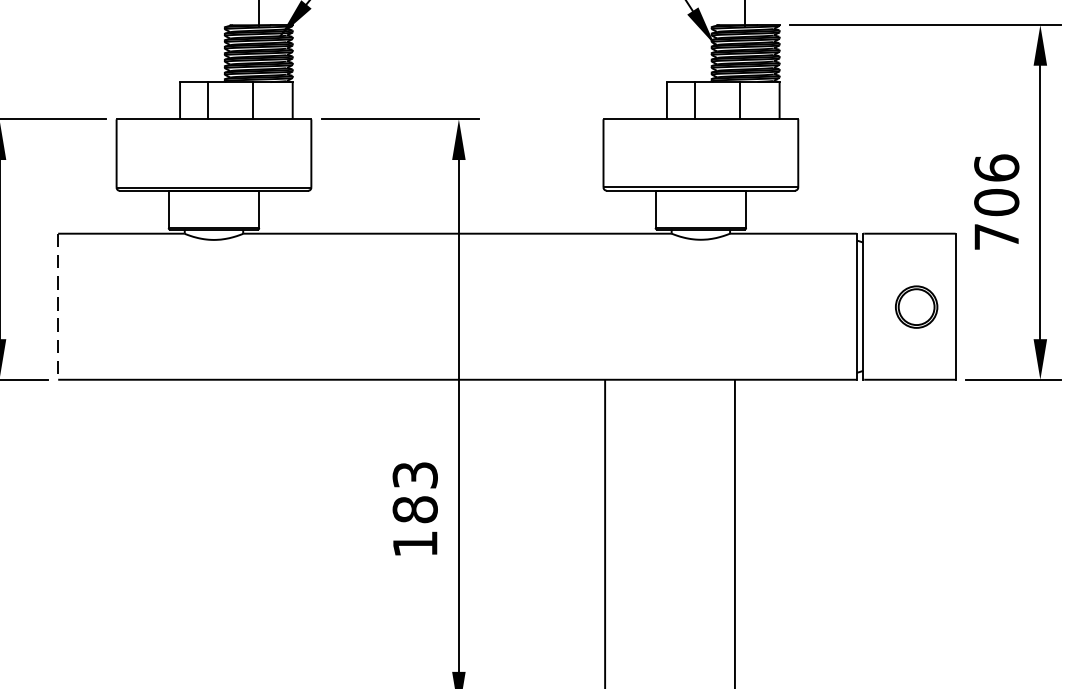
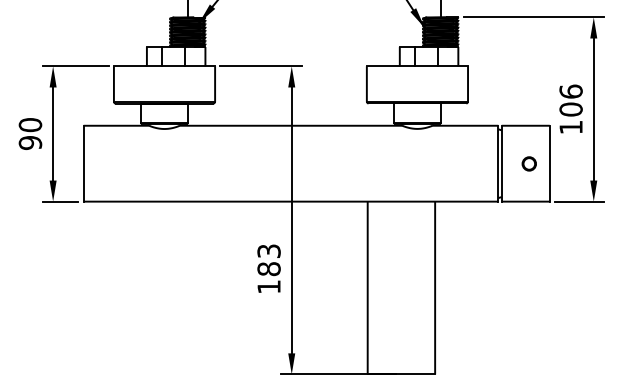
text: (995, 235) -> (570, 126), 706 -> 106
line: (57, 306) -> (83, 163), dashed -> solid
circle: (914, 306) -> (528, 163), size x0.62

